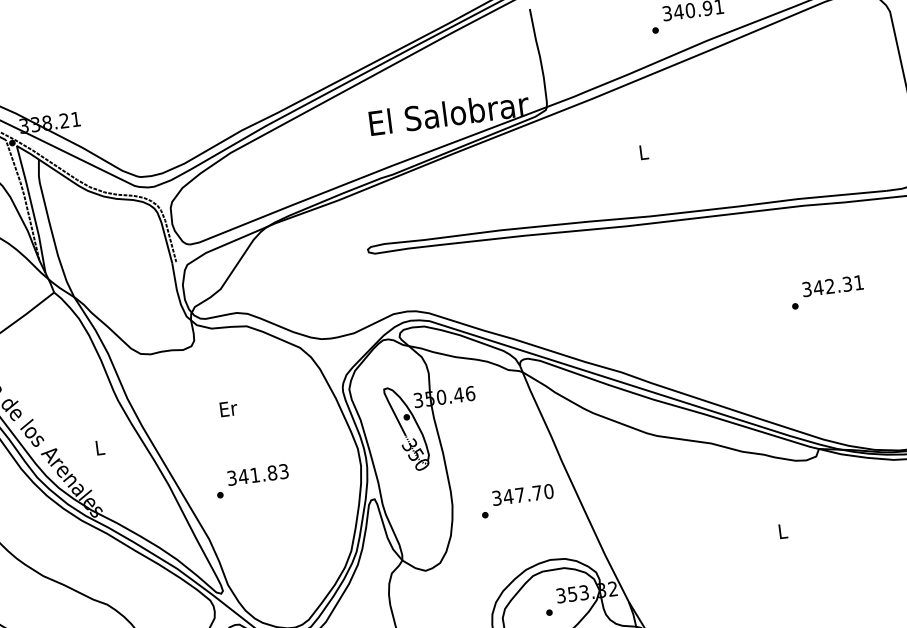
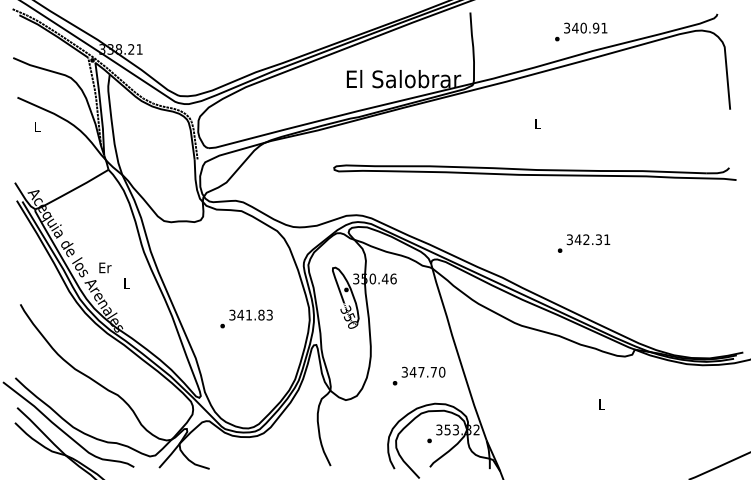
text: (826, 292) -> (583, 243), moved
text: (228, 408) -> (105, 267), moved
text: (252, 480) -> (246, 318), moved
text: (516, 500) -> (418, 375), moved

